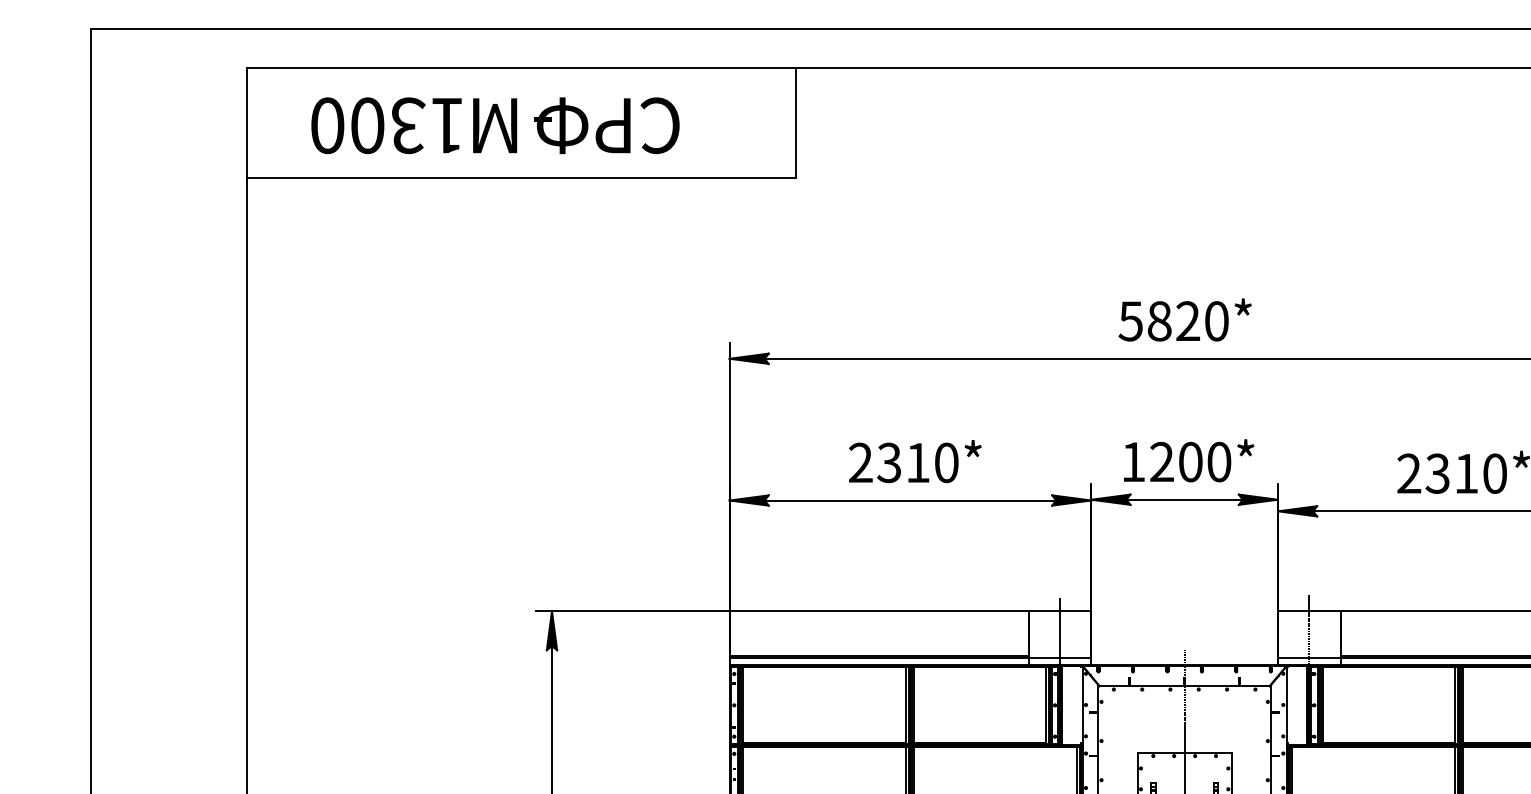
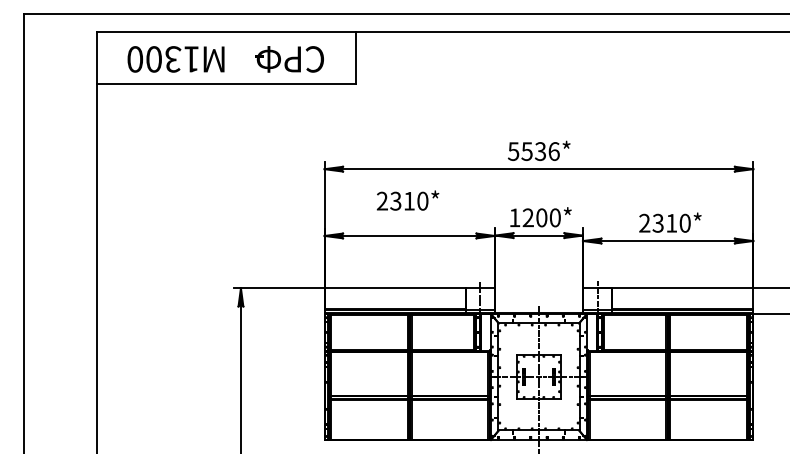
text: (606, 125) -> (289, 59), moved
text: (1187, 321) -> (540, 151), 5820* -> 5536*
text: (914, 461) -> (407, 200), moved

